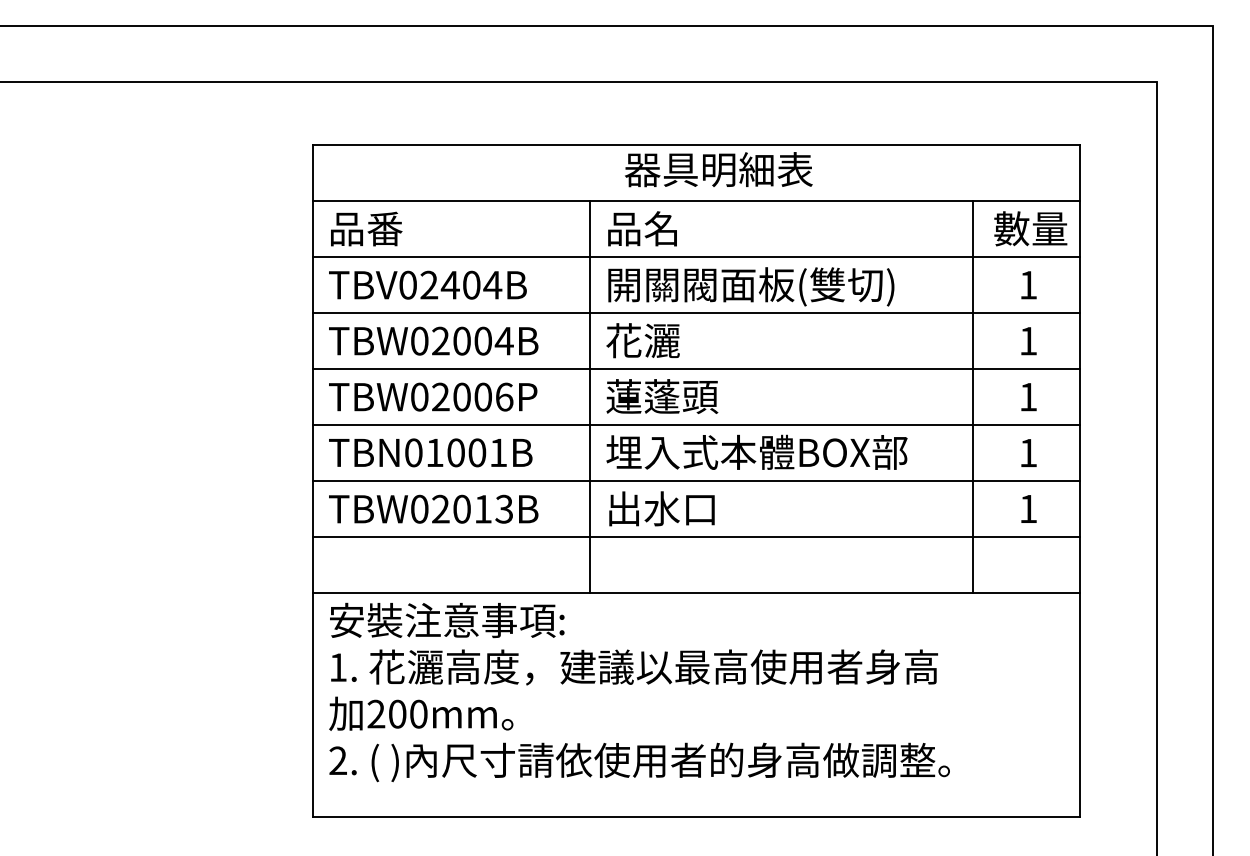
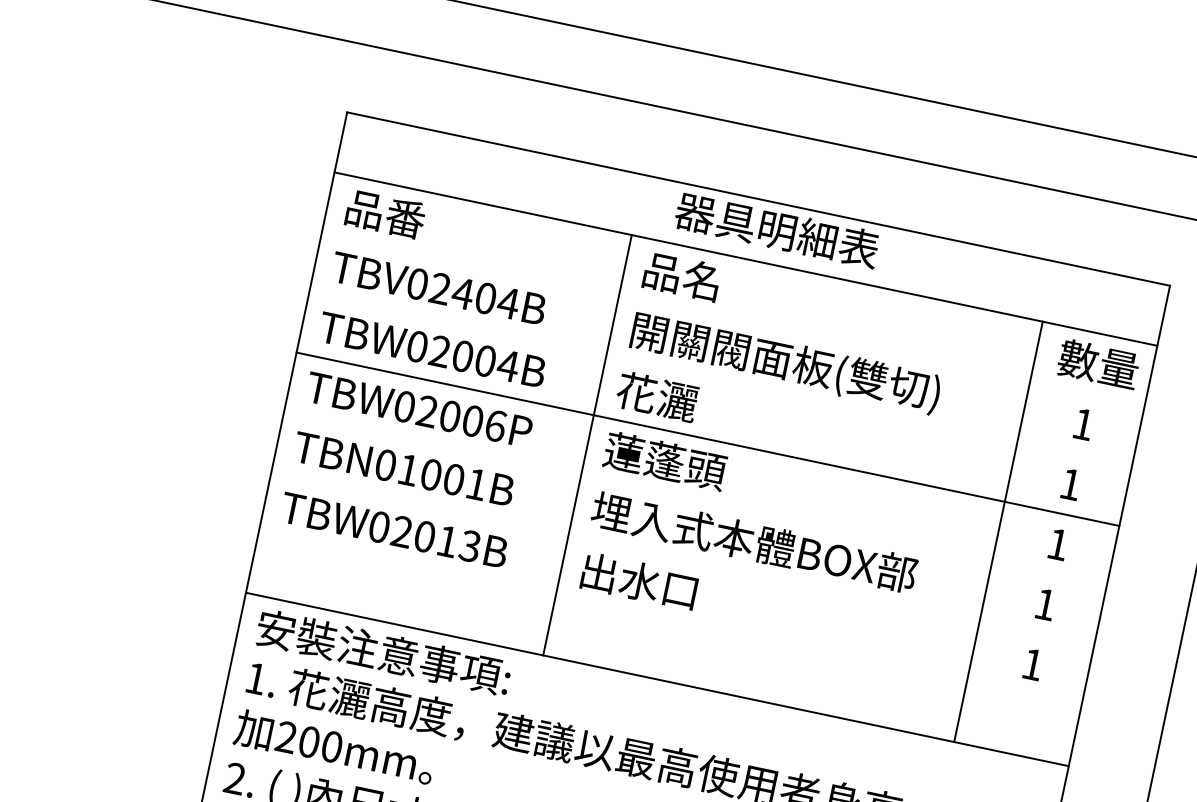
line: (696, 257) -> (733, 319), removed
line: (696, 313) -> (720, 379), removed
line: (696, 425) -> (695, 499), removed
line: (696, 480) -> (682, 558), removed
line: (696, 536) -> (670, 619), removed

